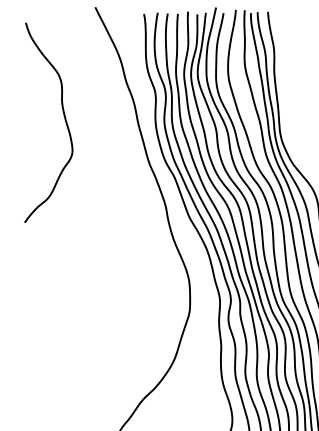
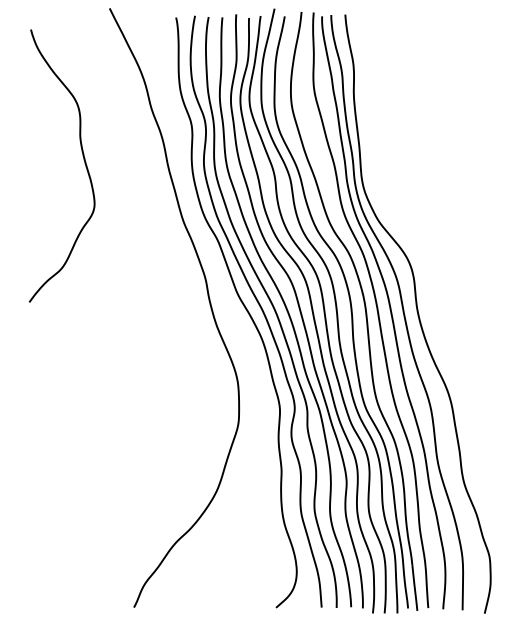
curve: (64, 118) -> (83, 160), moved

